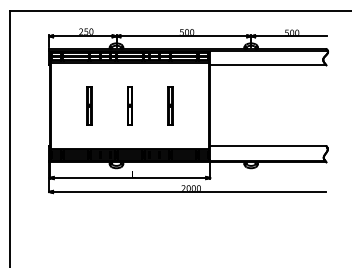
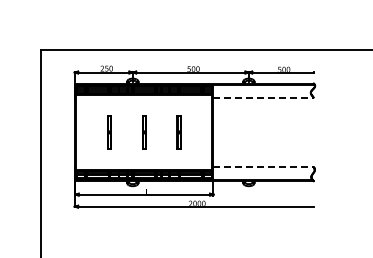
line: (269, 65) -> (264, 97), solid -> dashed
line: (269, 146) -> (264, 167), solid -> dashed

